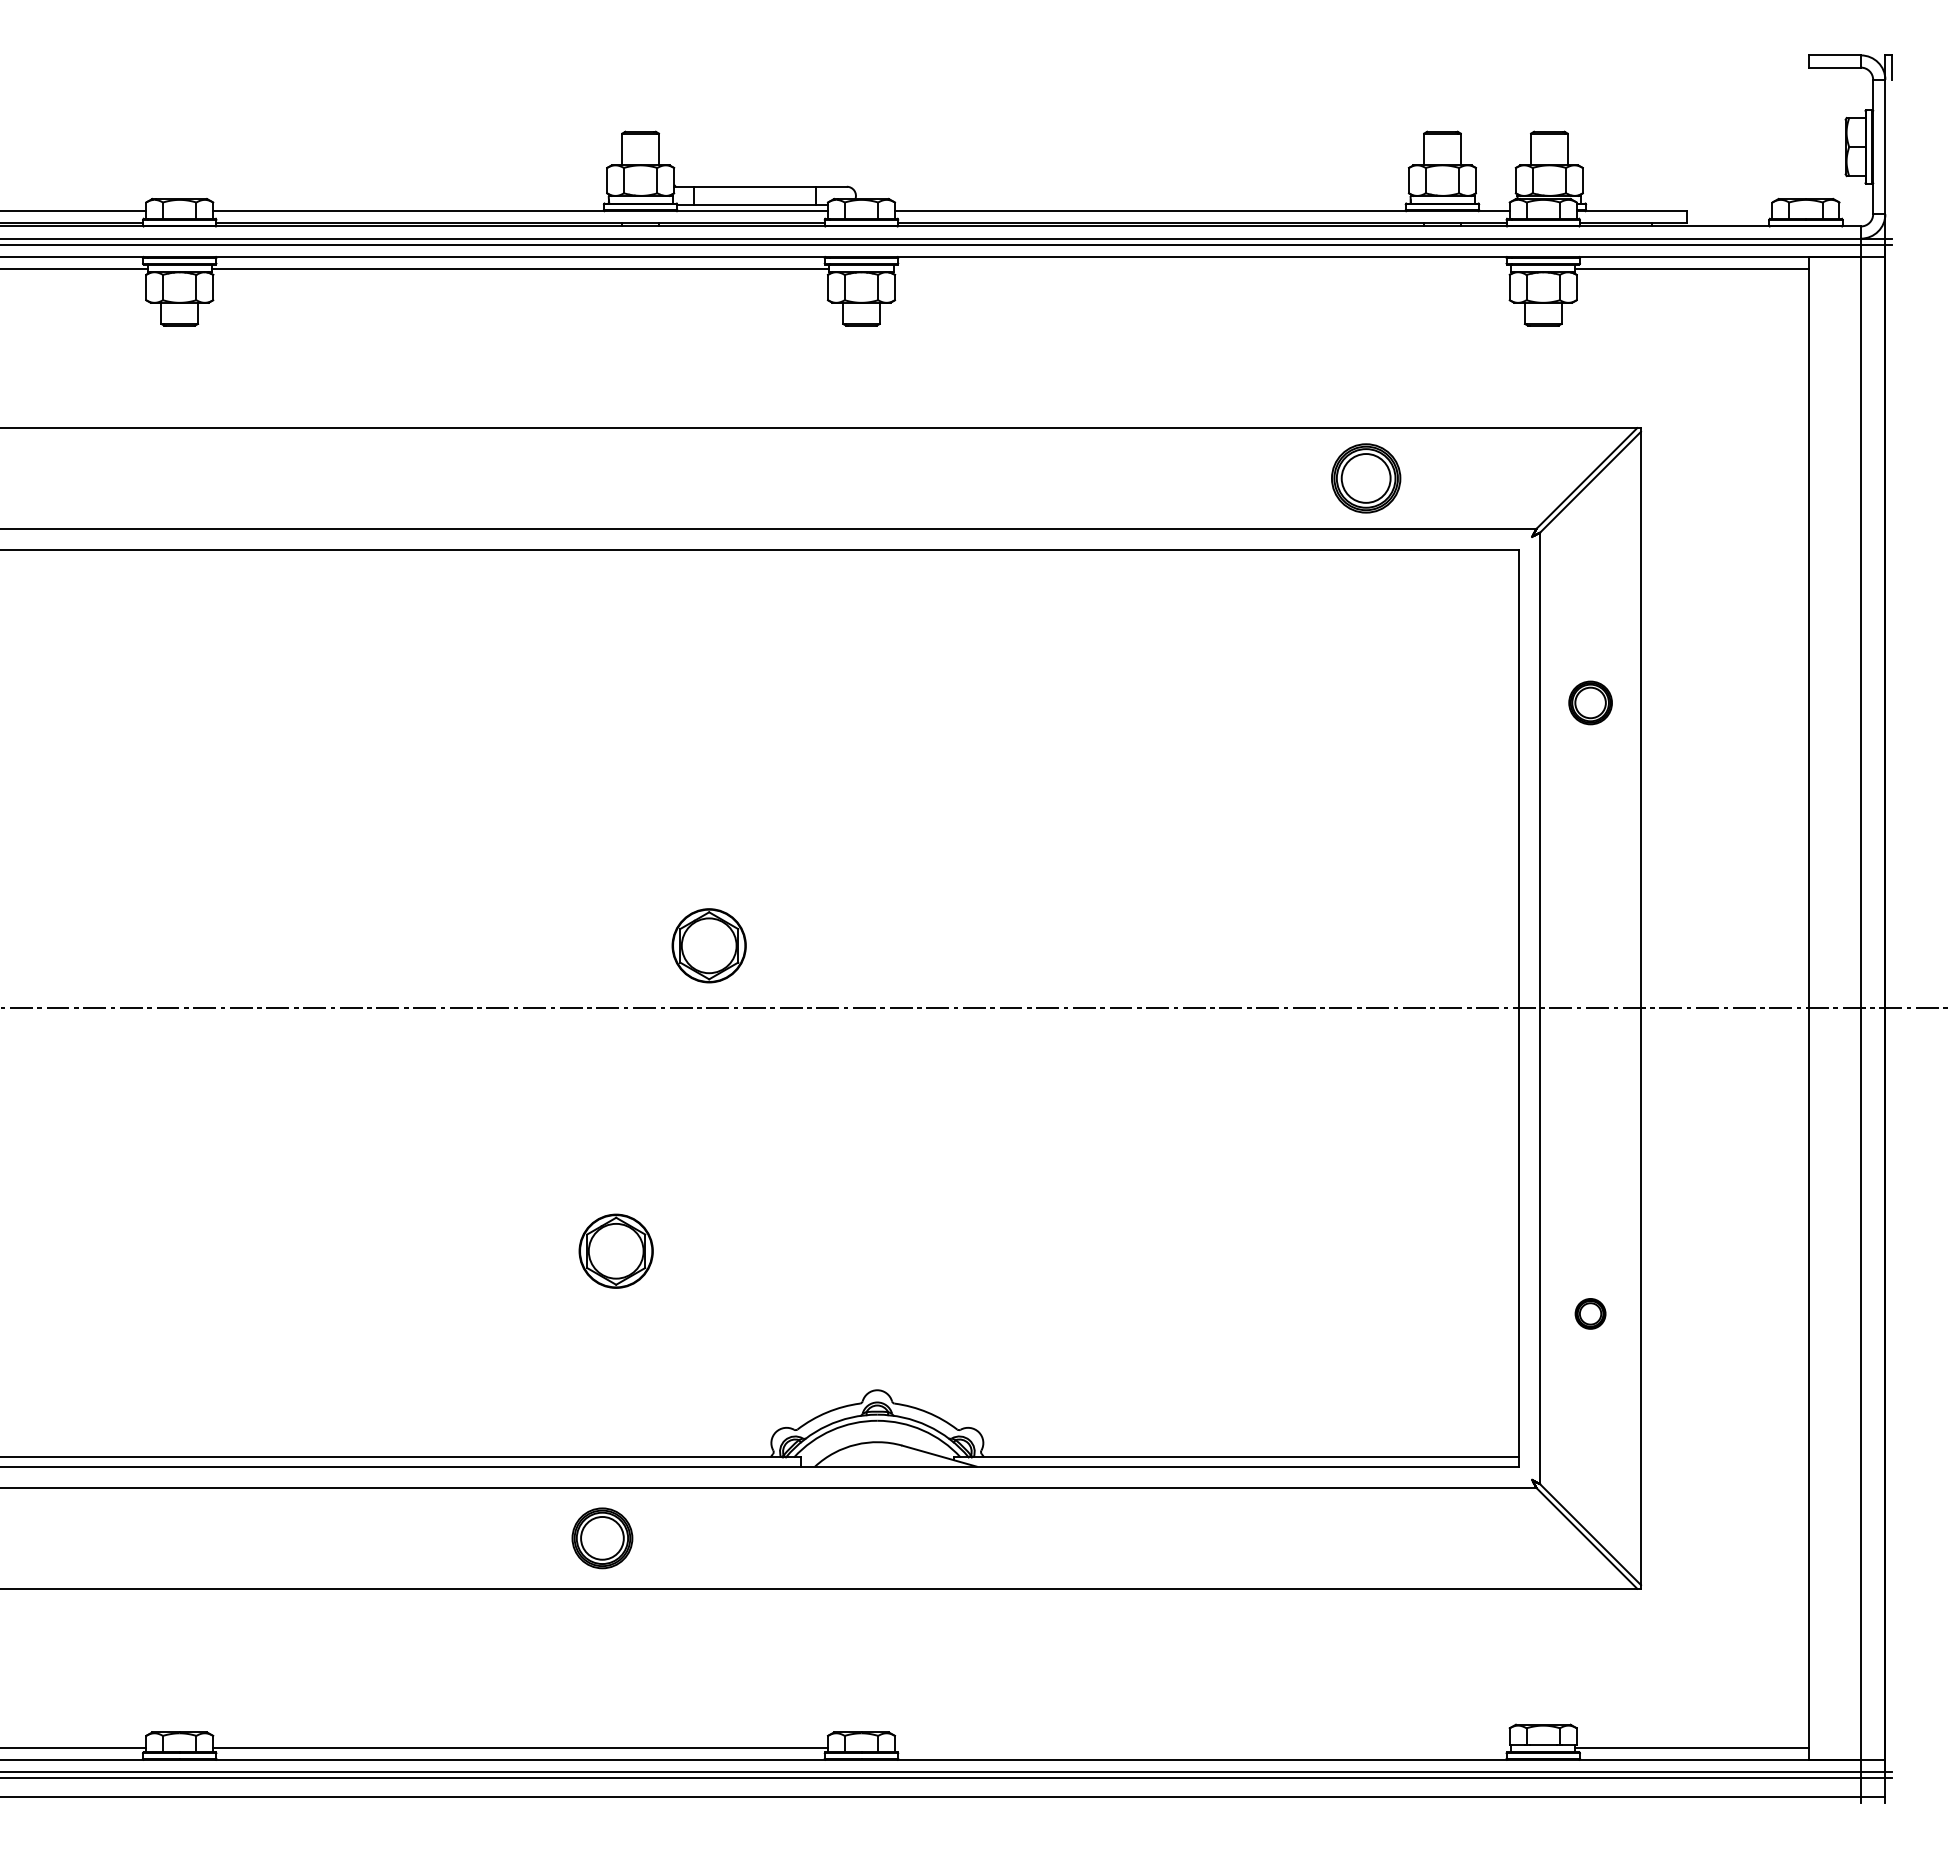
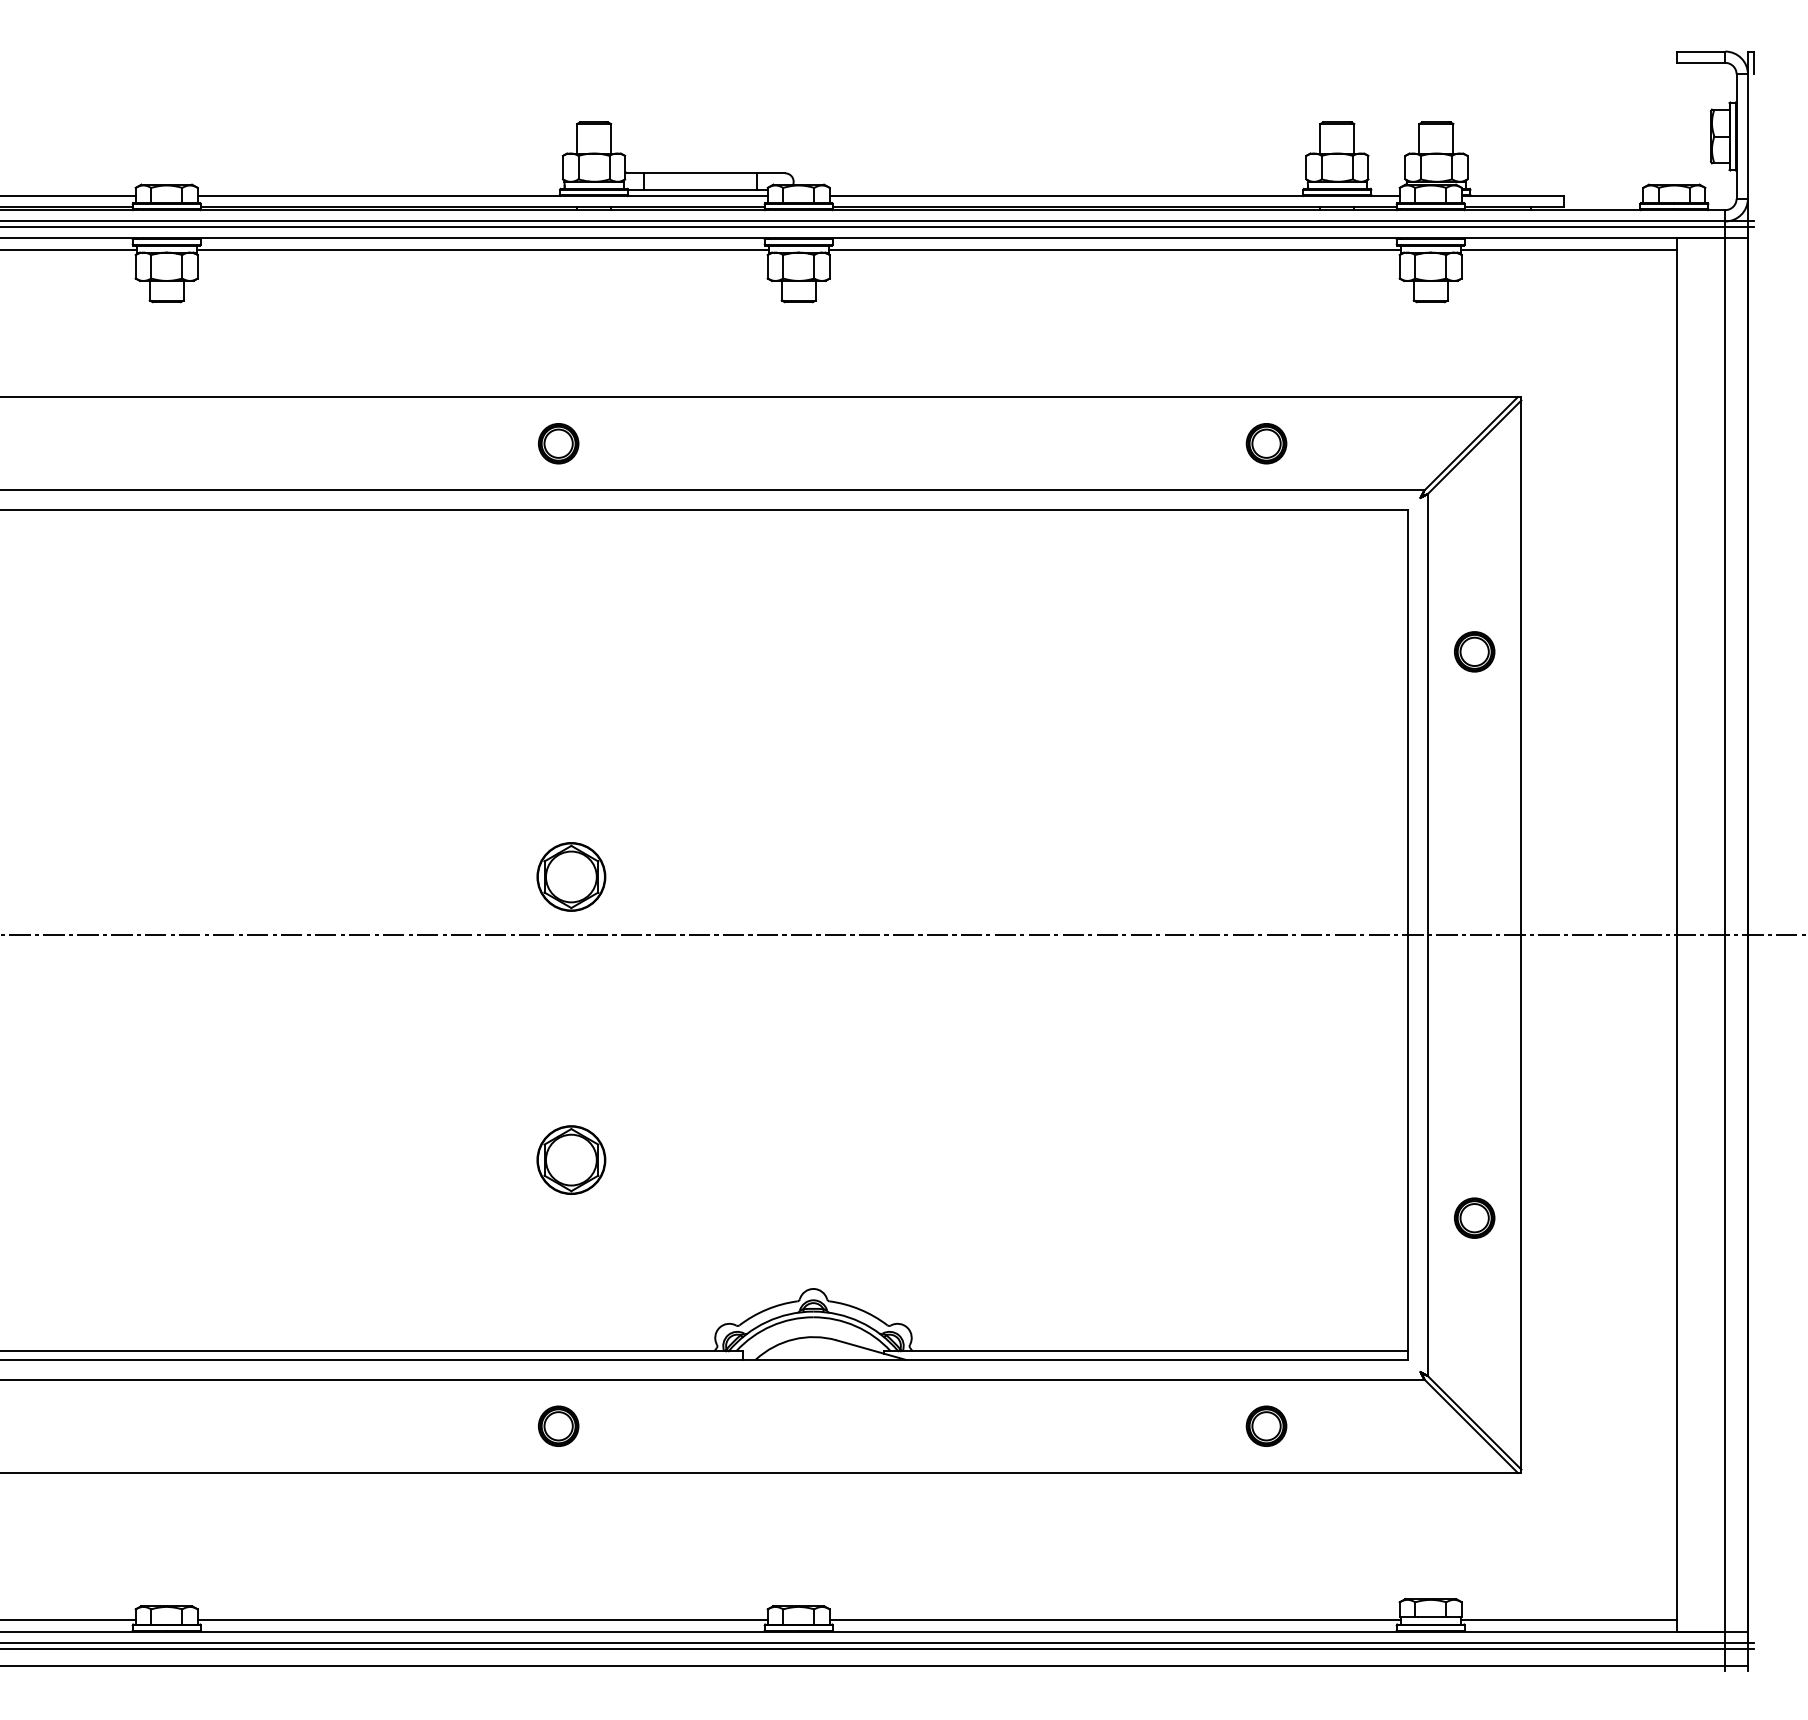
line: (1202, 269) -> (1114, 250), added
part: (602, 478) -> (558, 443), added
part: (1365, 478) -> (1265, 443), size x0.62
part: (708, 945) -> (570, 876), moved
part: (1590, 1313) -> (1474, 1217), size x1.43
part: (602, 1538) -> (558, 1426), size x0.71
part: (1365, 1538) -> (1265, 1426), added
line: (1203, 1747) -> (1115, 1620), added

